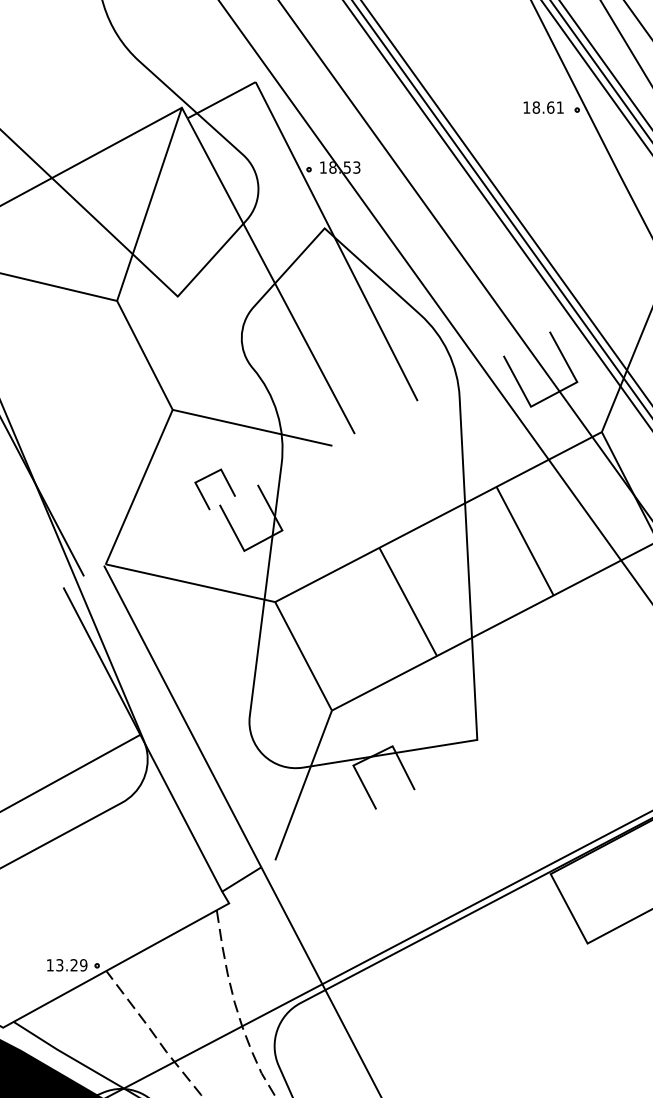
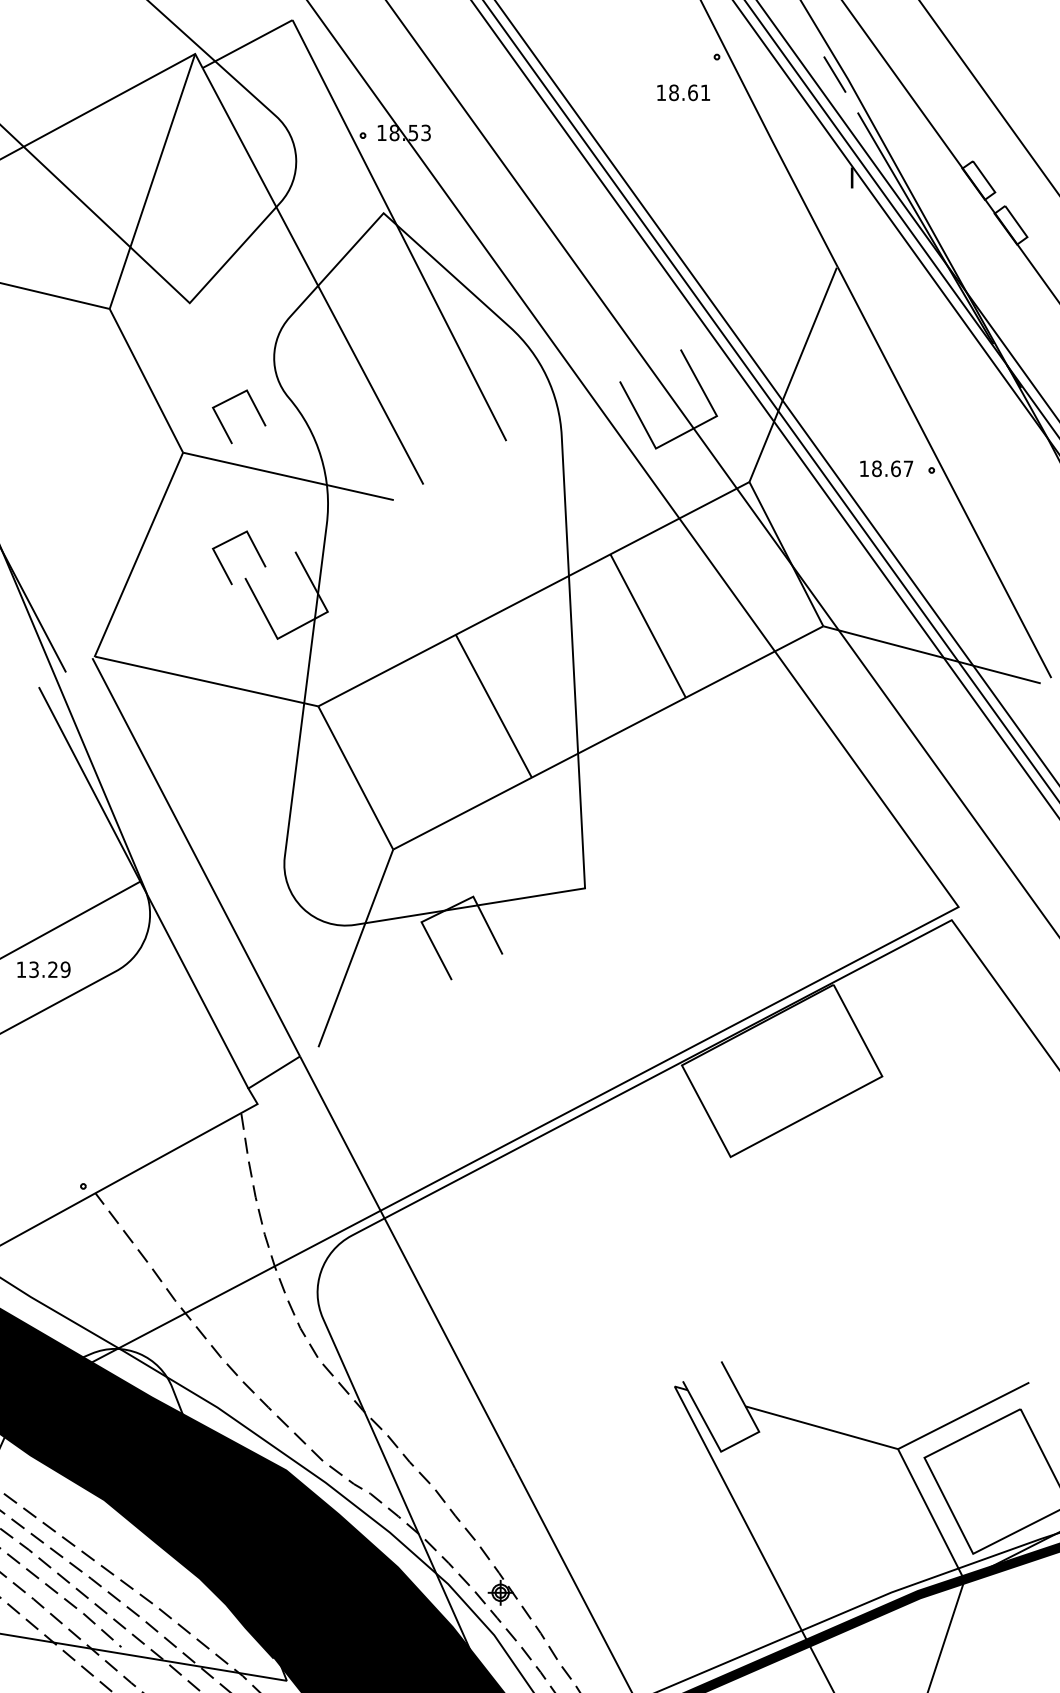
text: (543, 107) -> (683, 92), moved
line: (227, 377) -> (255, 409), added
text: (66, 965) -> (43, 969), moved

